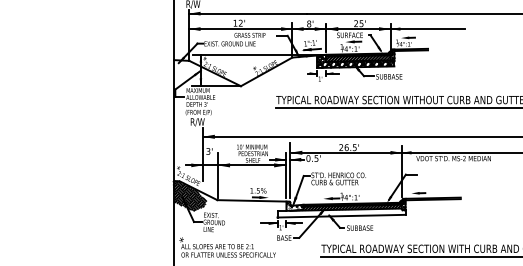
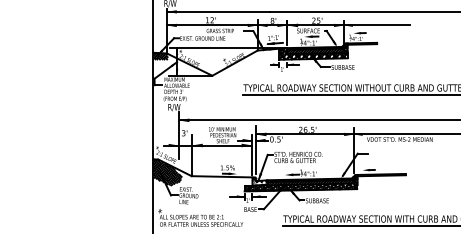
hatch: (182, 64) -> (160, 56), added
hatch: (340, 213) -> (300, 187), added

